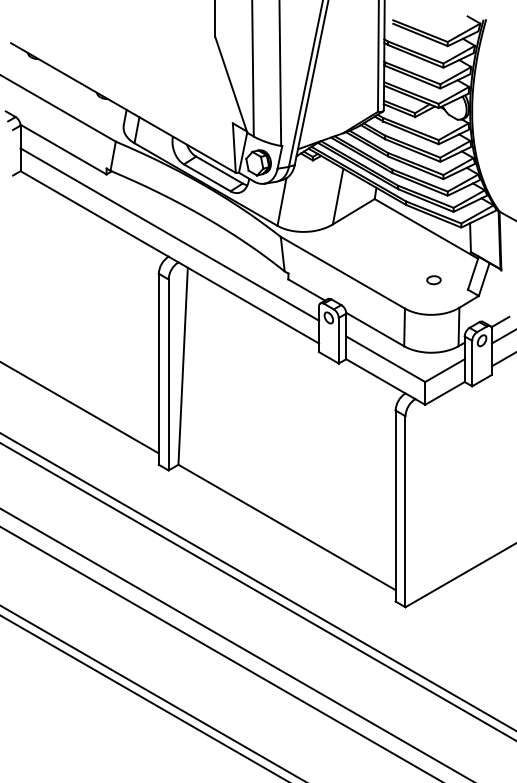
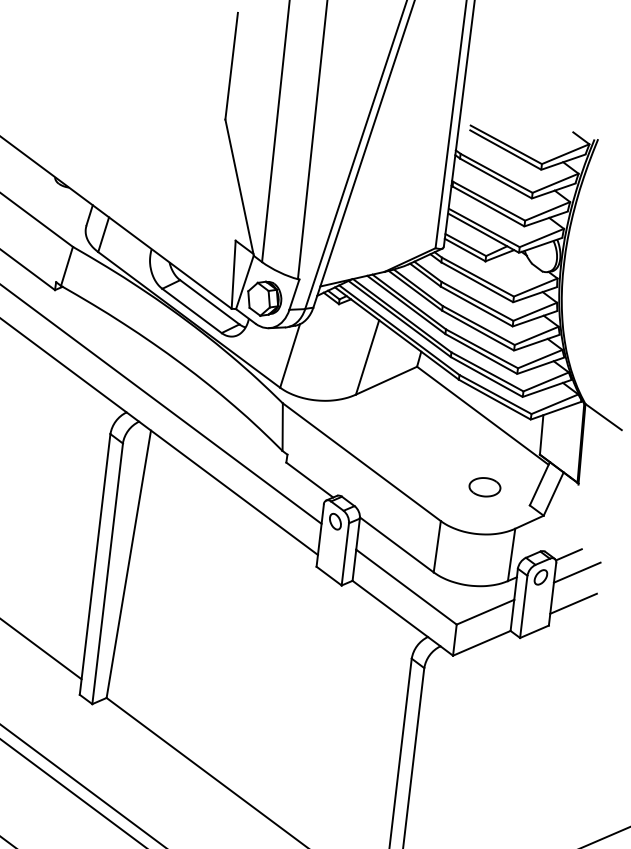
part: (433, 279) -> (484, 485), size x1.67

